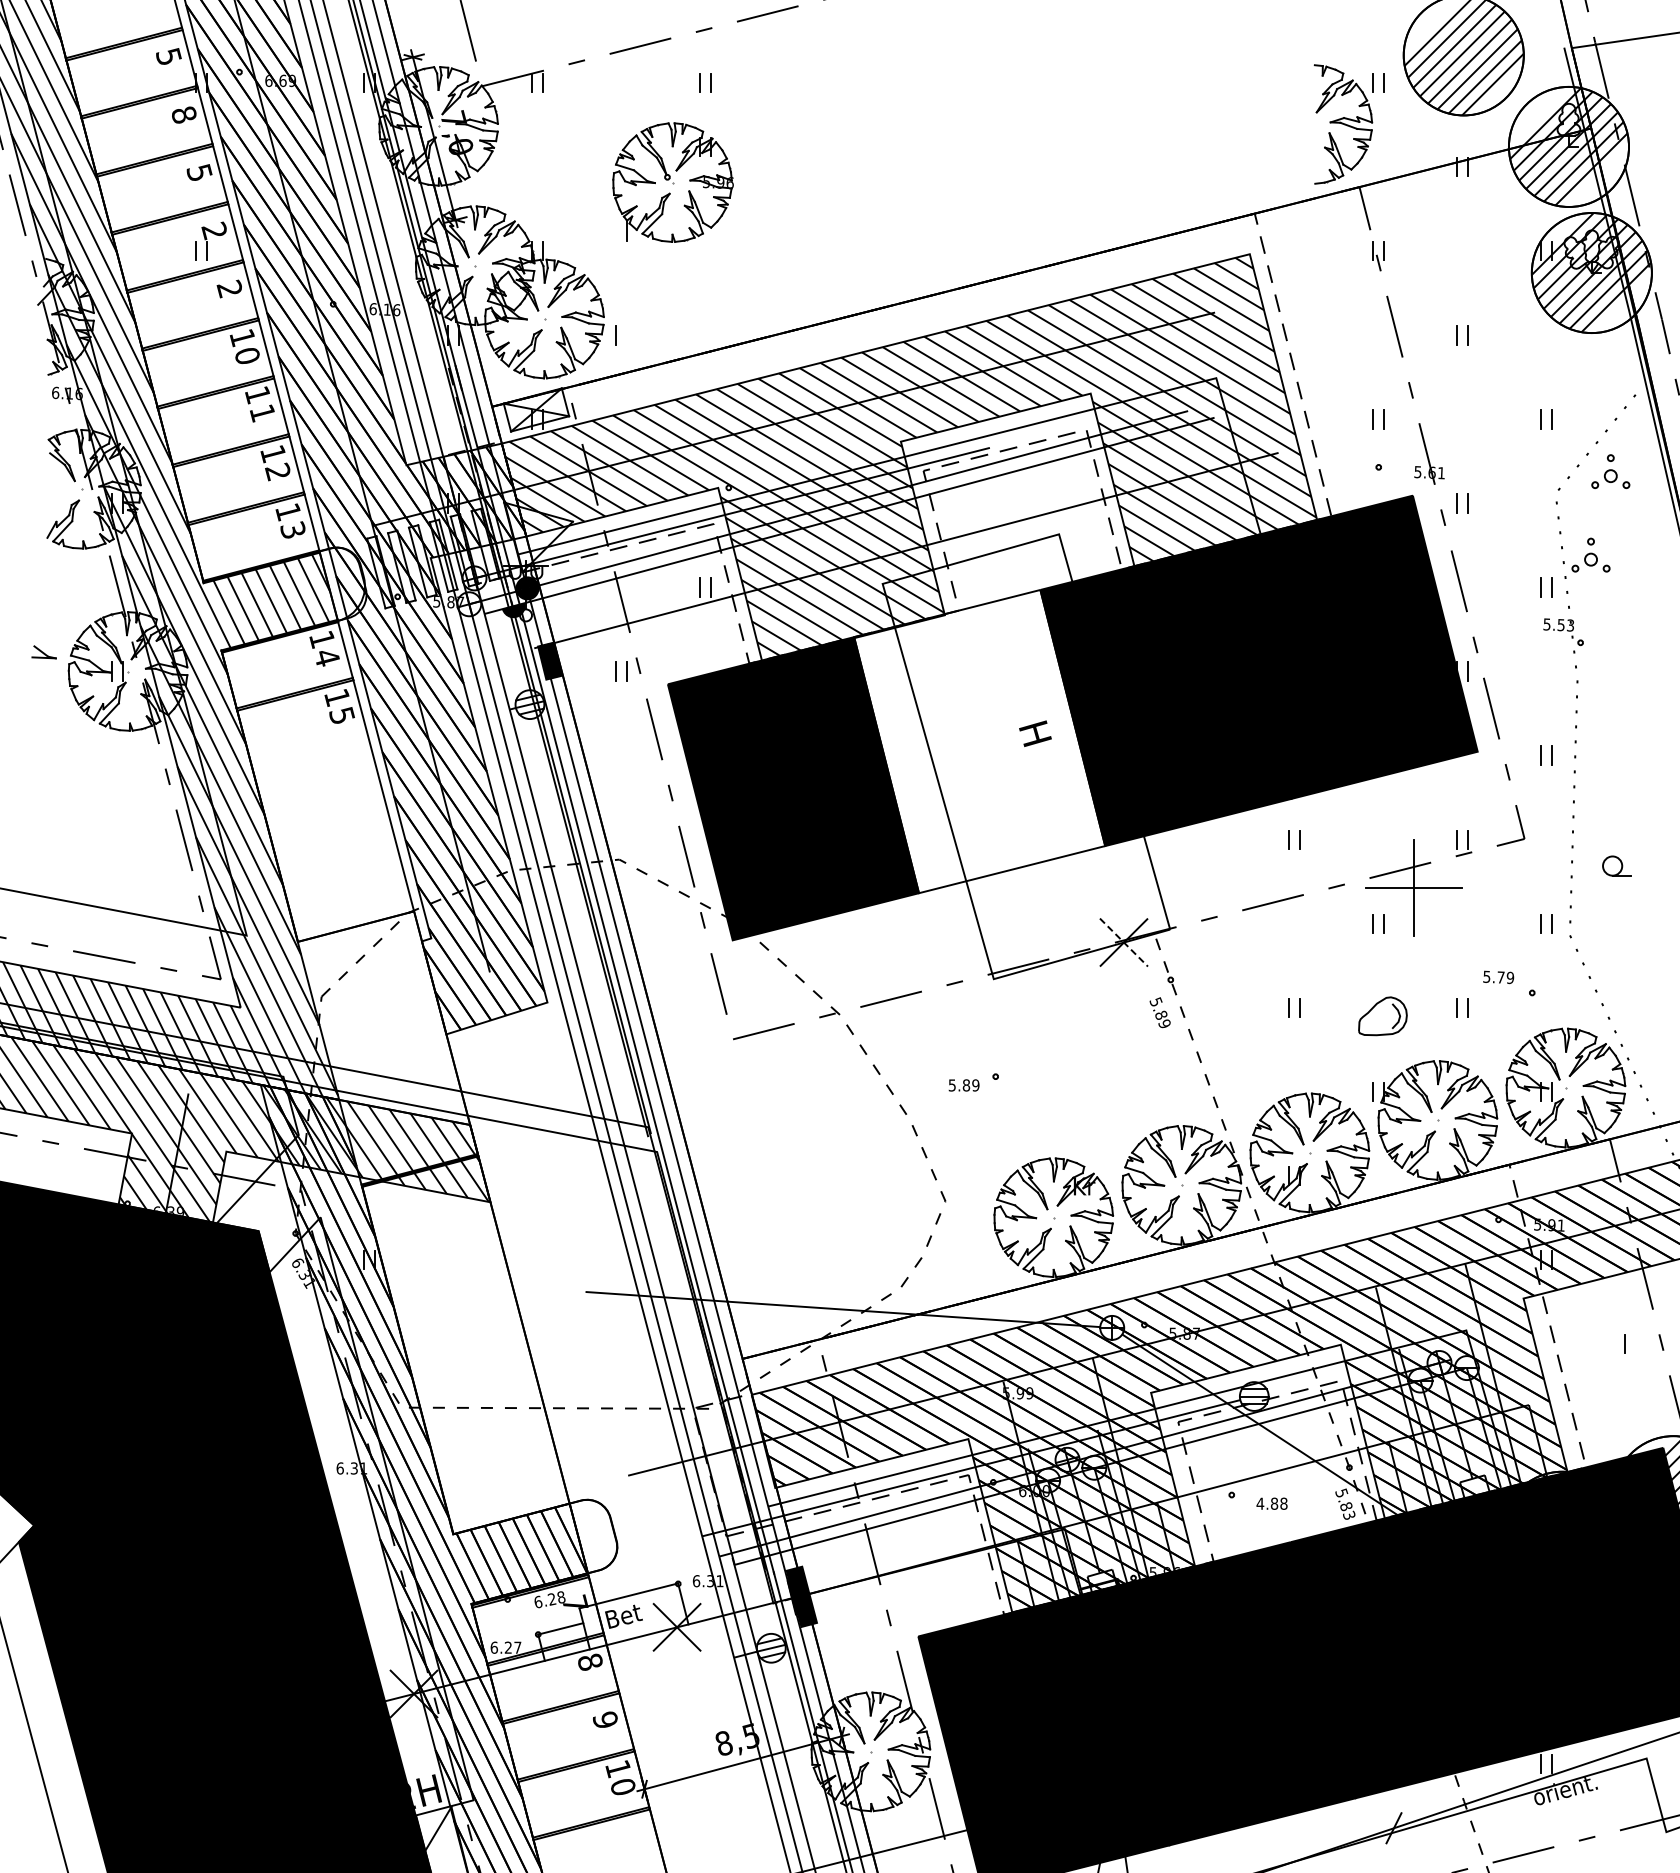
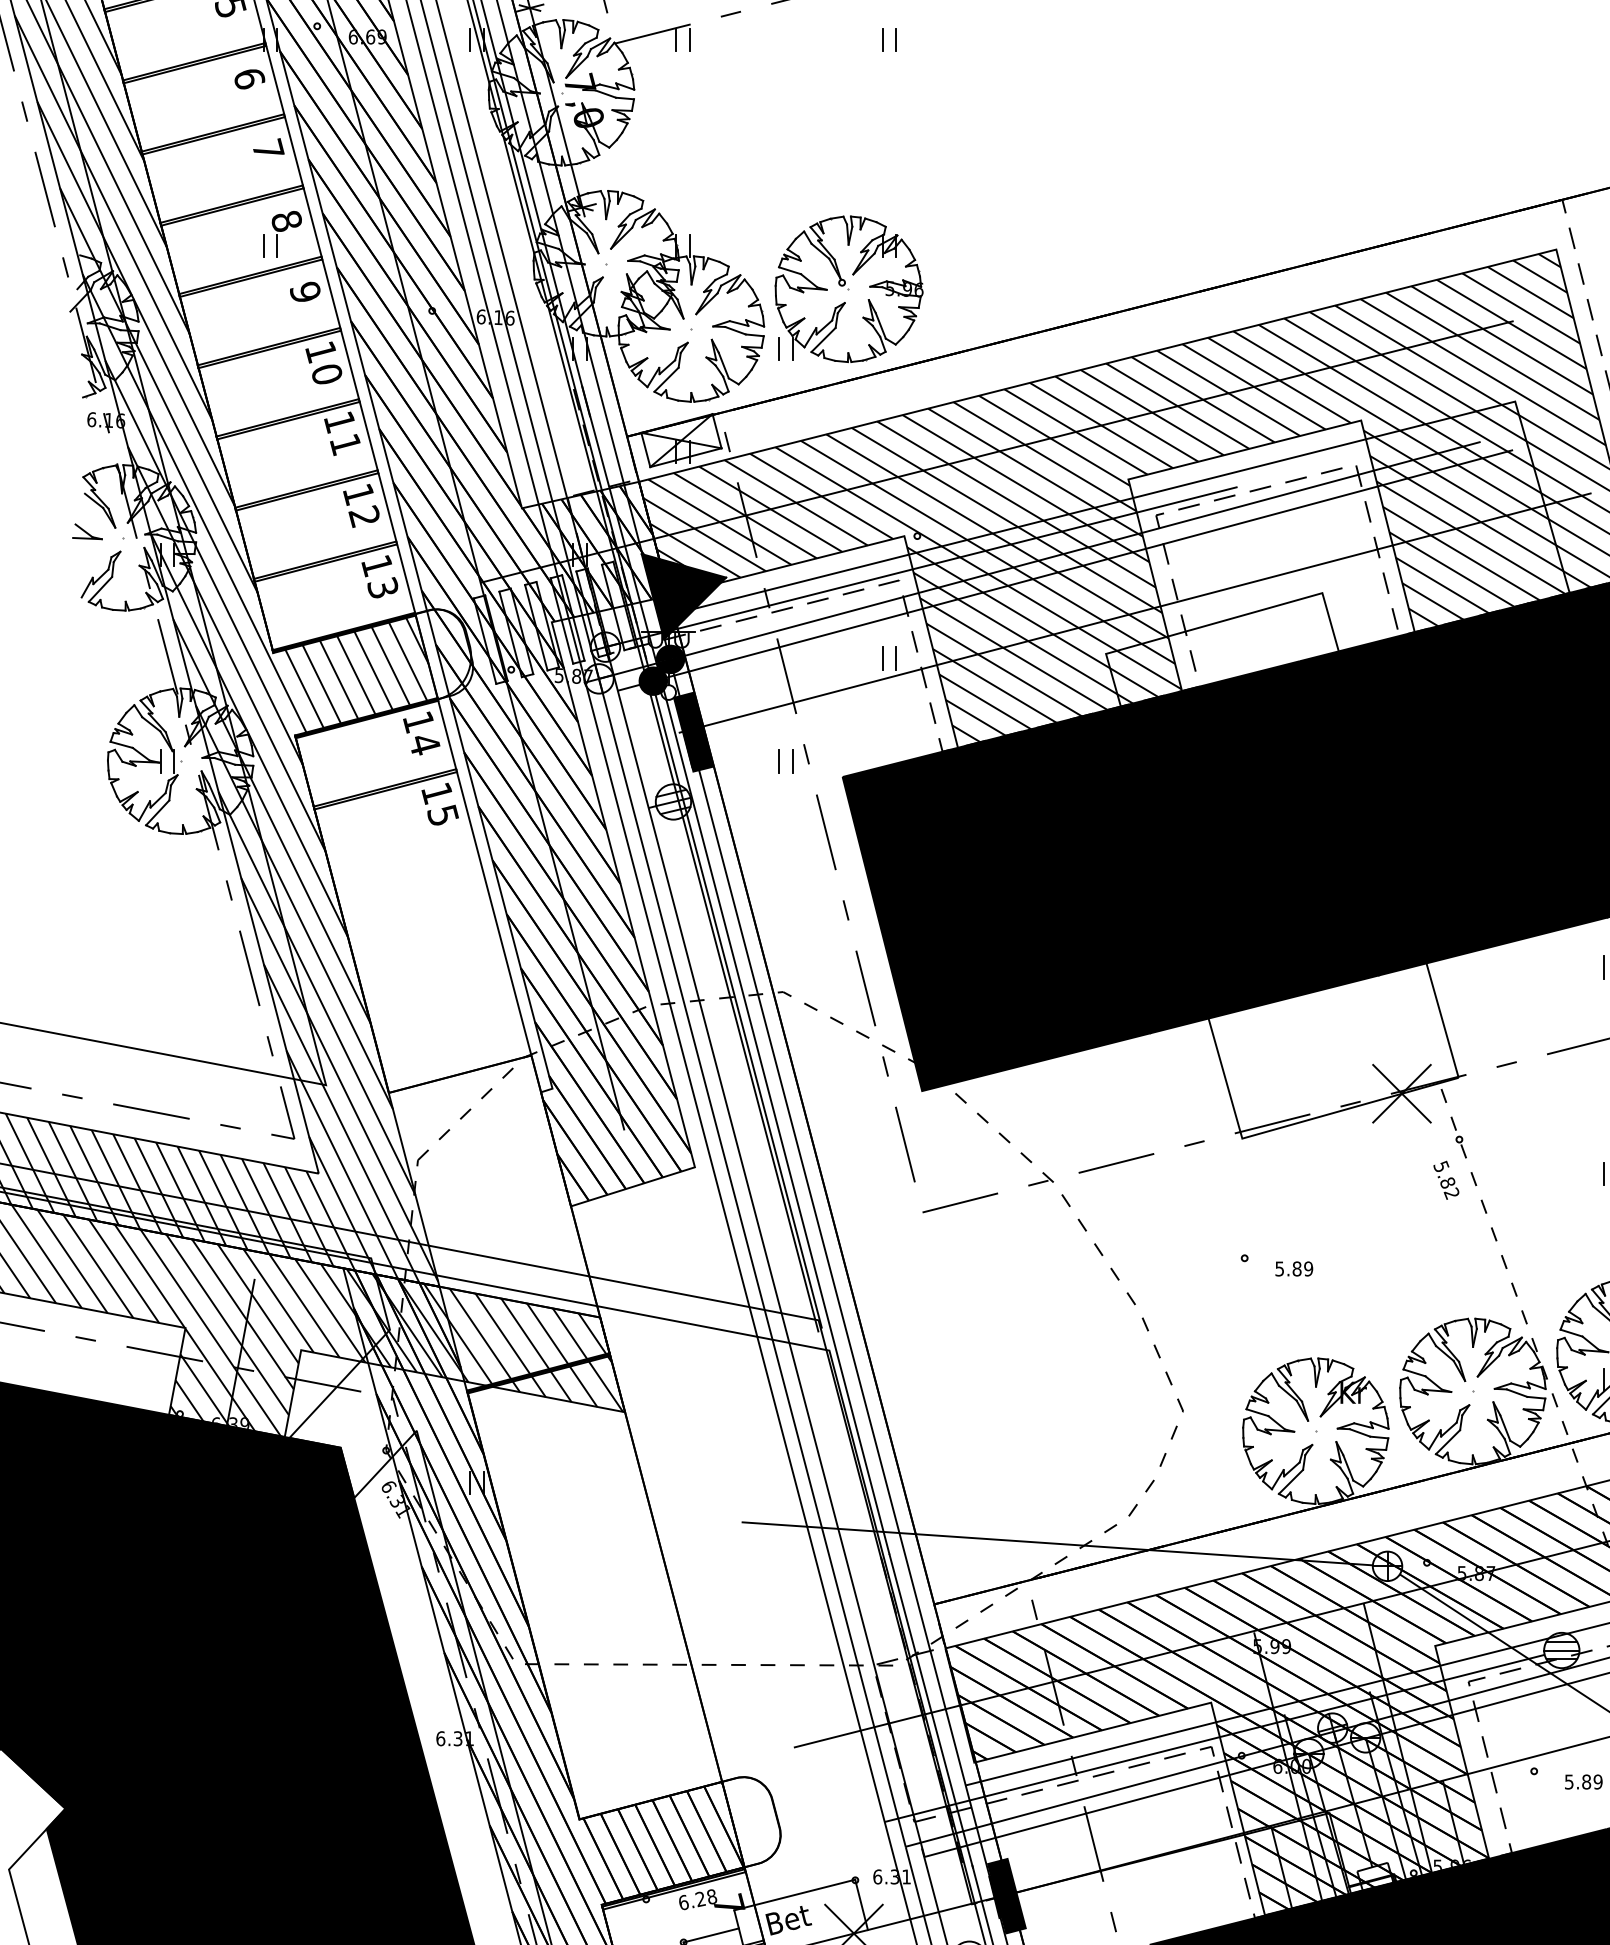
text: (184, 114) -> (249, 78), 8 -> 6
text: (199, 171) -> (268, 148), 5 -> 7
part: (672, 182) -> (848, 289), moved
text: (213, 230) -> (285, 220), 2 -> 8
text: (229, 288) -> (304, 291), 2 -> 9
fill: (538, 537) -> (683, 596), added
fill: (513, 601) -> (653, 675), added
fill: (545, 645) -> (692, 729), added
part: (43, 652) -> (86, 531), moved
fill: (979, 741) -> (1224, 847), added
line: (1123, 942) -> (1401, 1093), dashed -> solid
text: (1163, 1024) -> (1450, 1194), 5.89 -> 5.82
text: (963, 1085) -> (1293, 1269), moved
text: (1271, 1503) -> (1582, 1781), 4.88 -> 5.89

